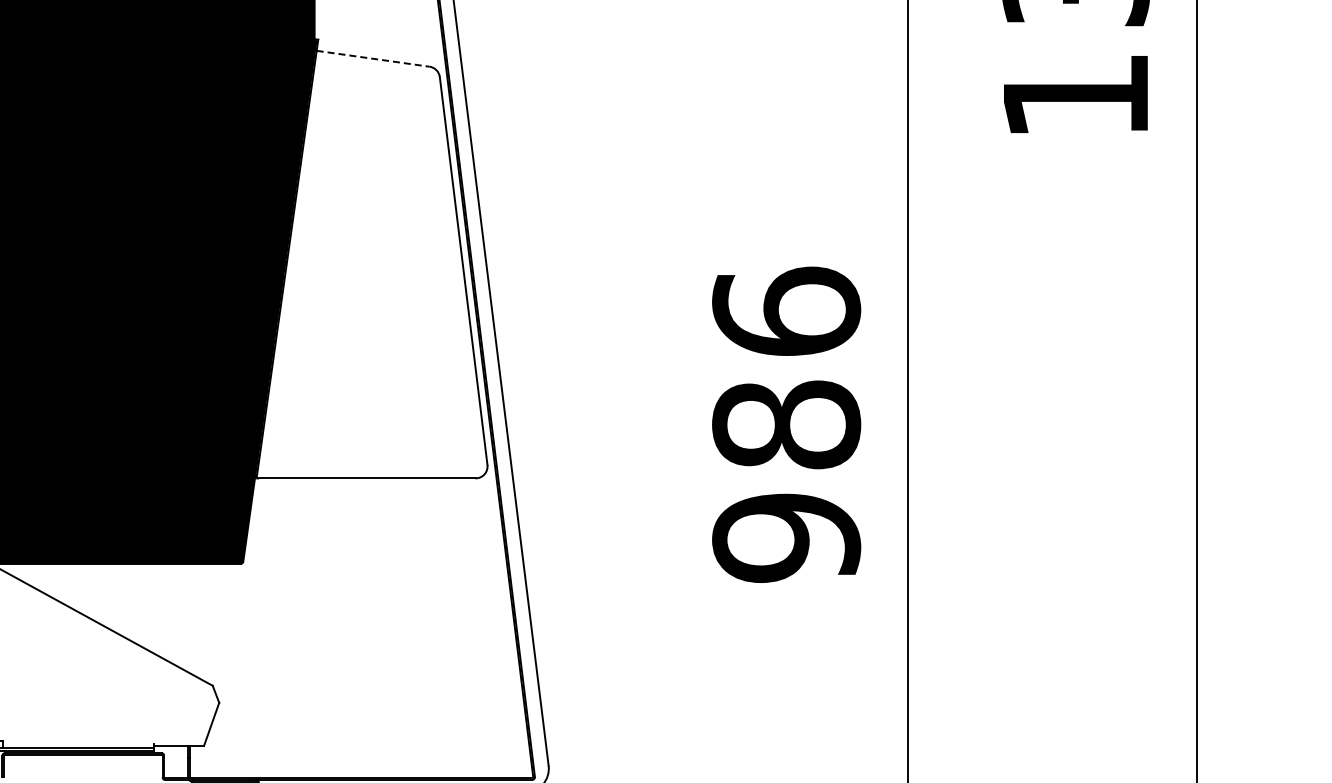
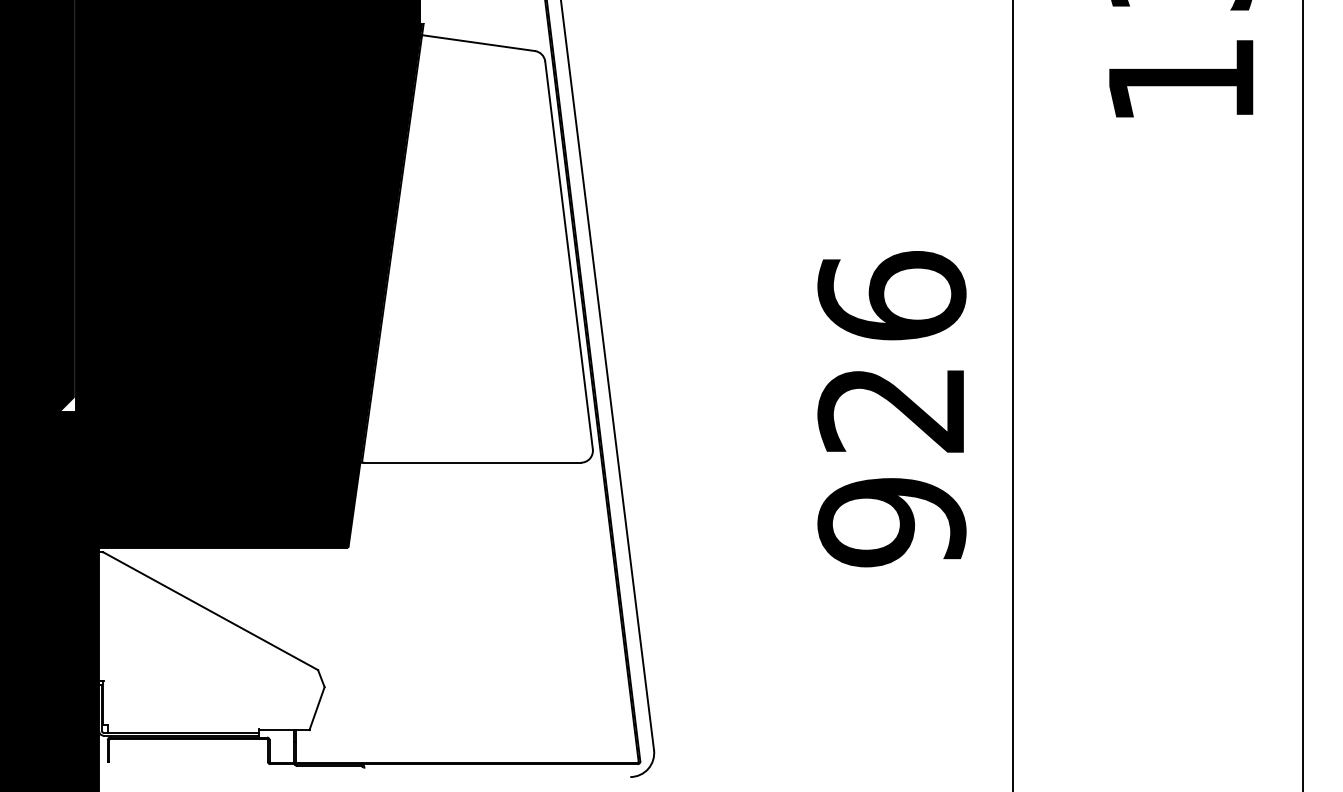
line: (374, 59) -> (479, 43), dashed -> solid
text: (786, 424) -> (891, 408), 986 -> 926

